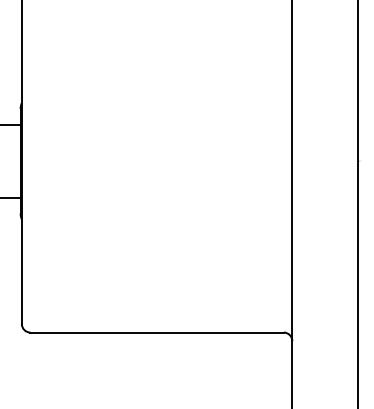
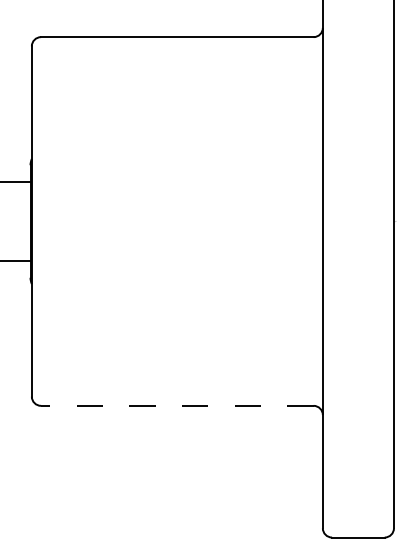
line: (156, 332) -> (176, 405), solid -> dashed

